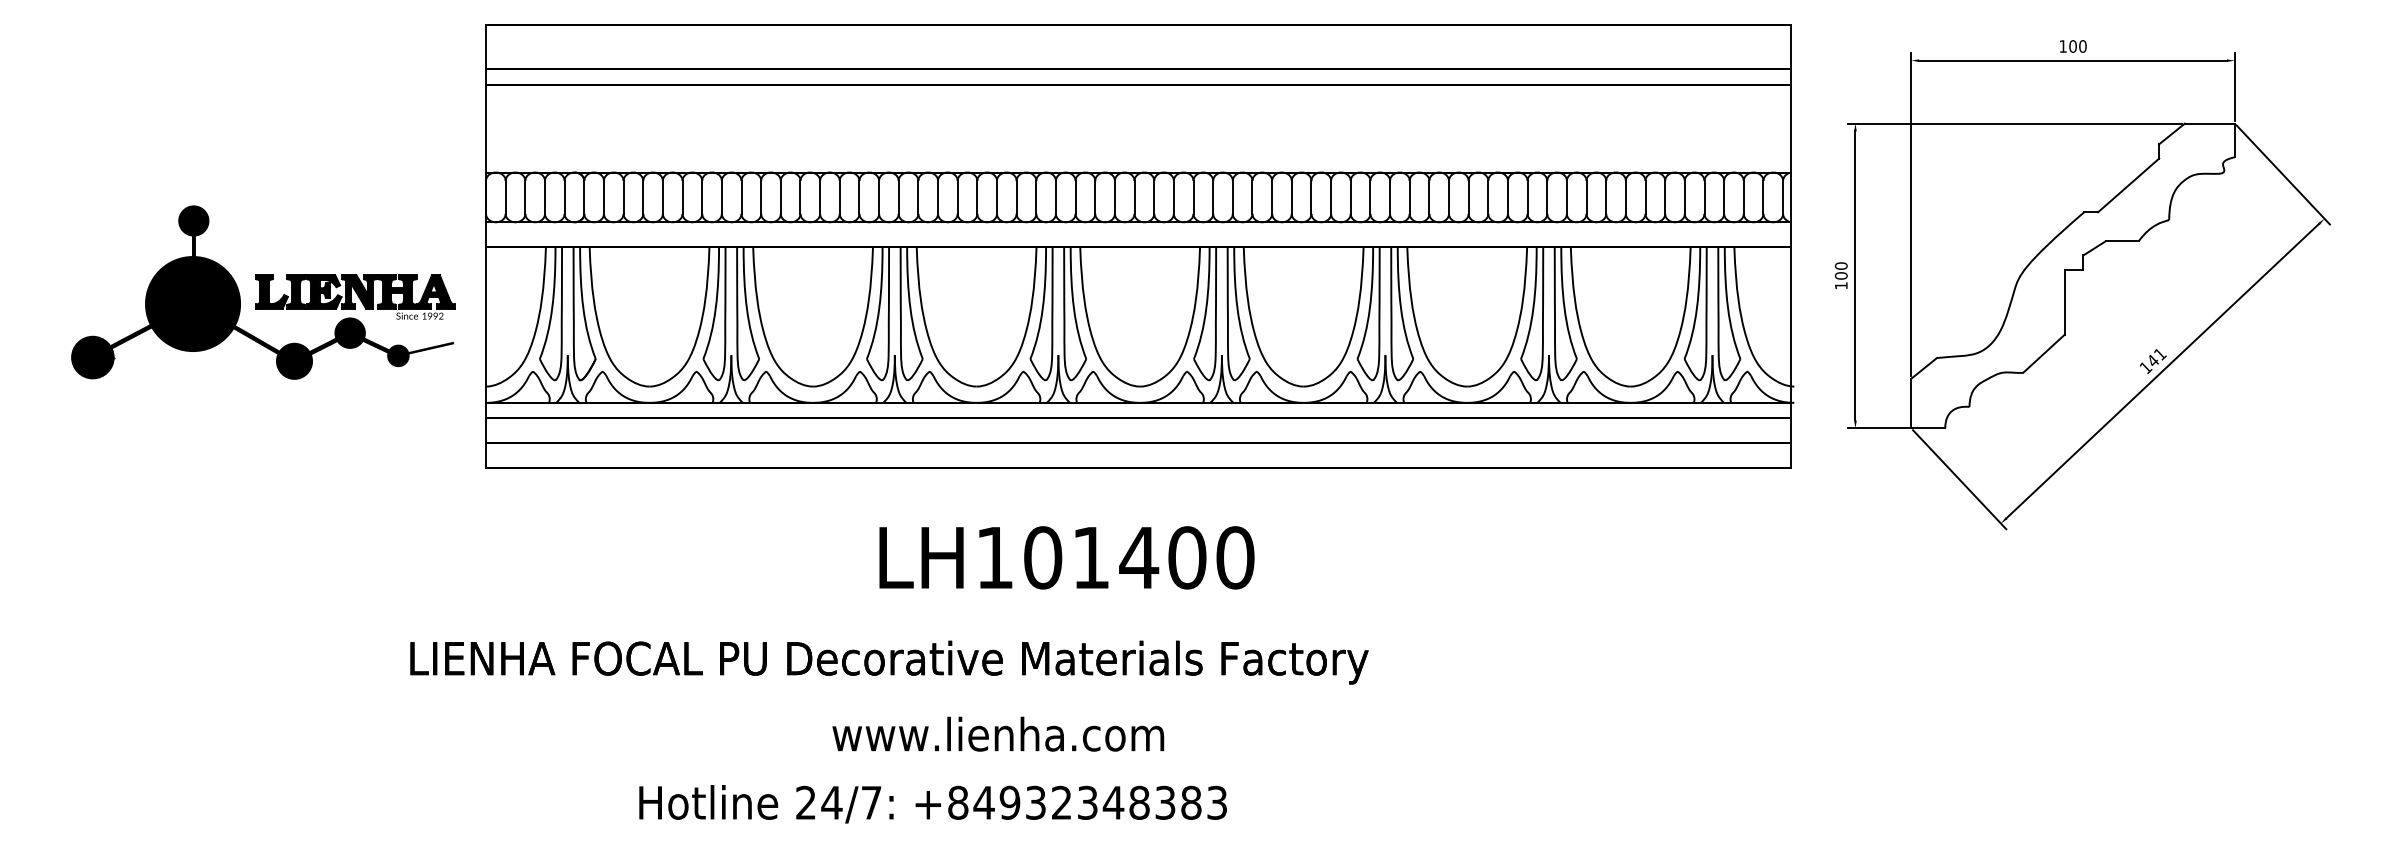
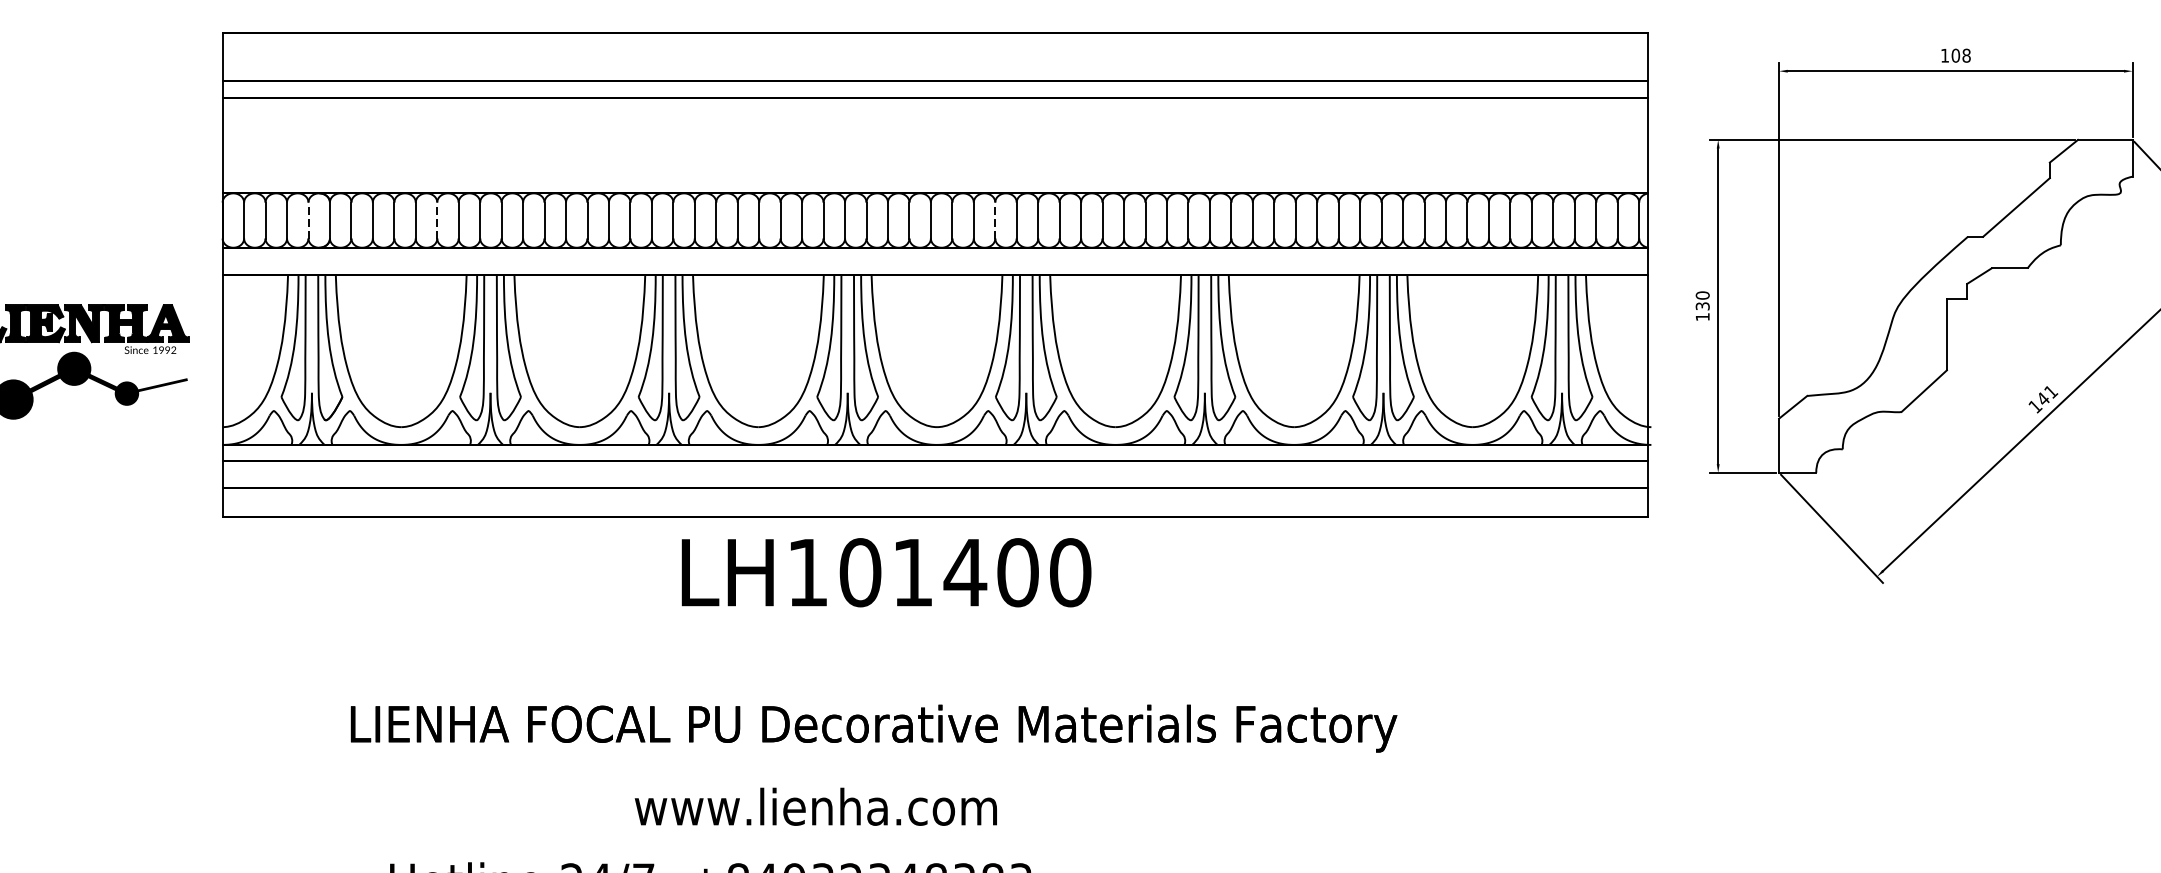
text: (2082, 46) -> (1966, 55), 100 -> 108
line: (564, 196) -> (308, 219), solid -> dashed
line: (682, 196) -> (437, 219), solid -> dashed
line: (1193, 196) -> (995, 219), solid -> dashed
text: (1841, 275) -> (1702, 305), 100 -> 130
text: (1066, 557) -> (886, 572), moved
text: (889, 662) -> (874, 728), moved
text: (998, 733) -> (816, 806), moved

